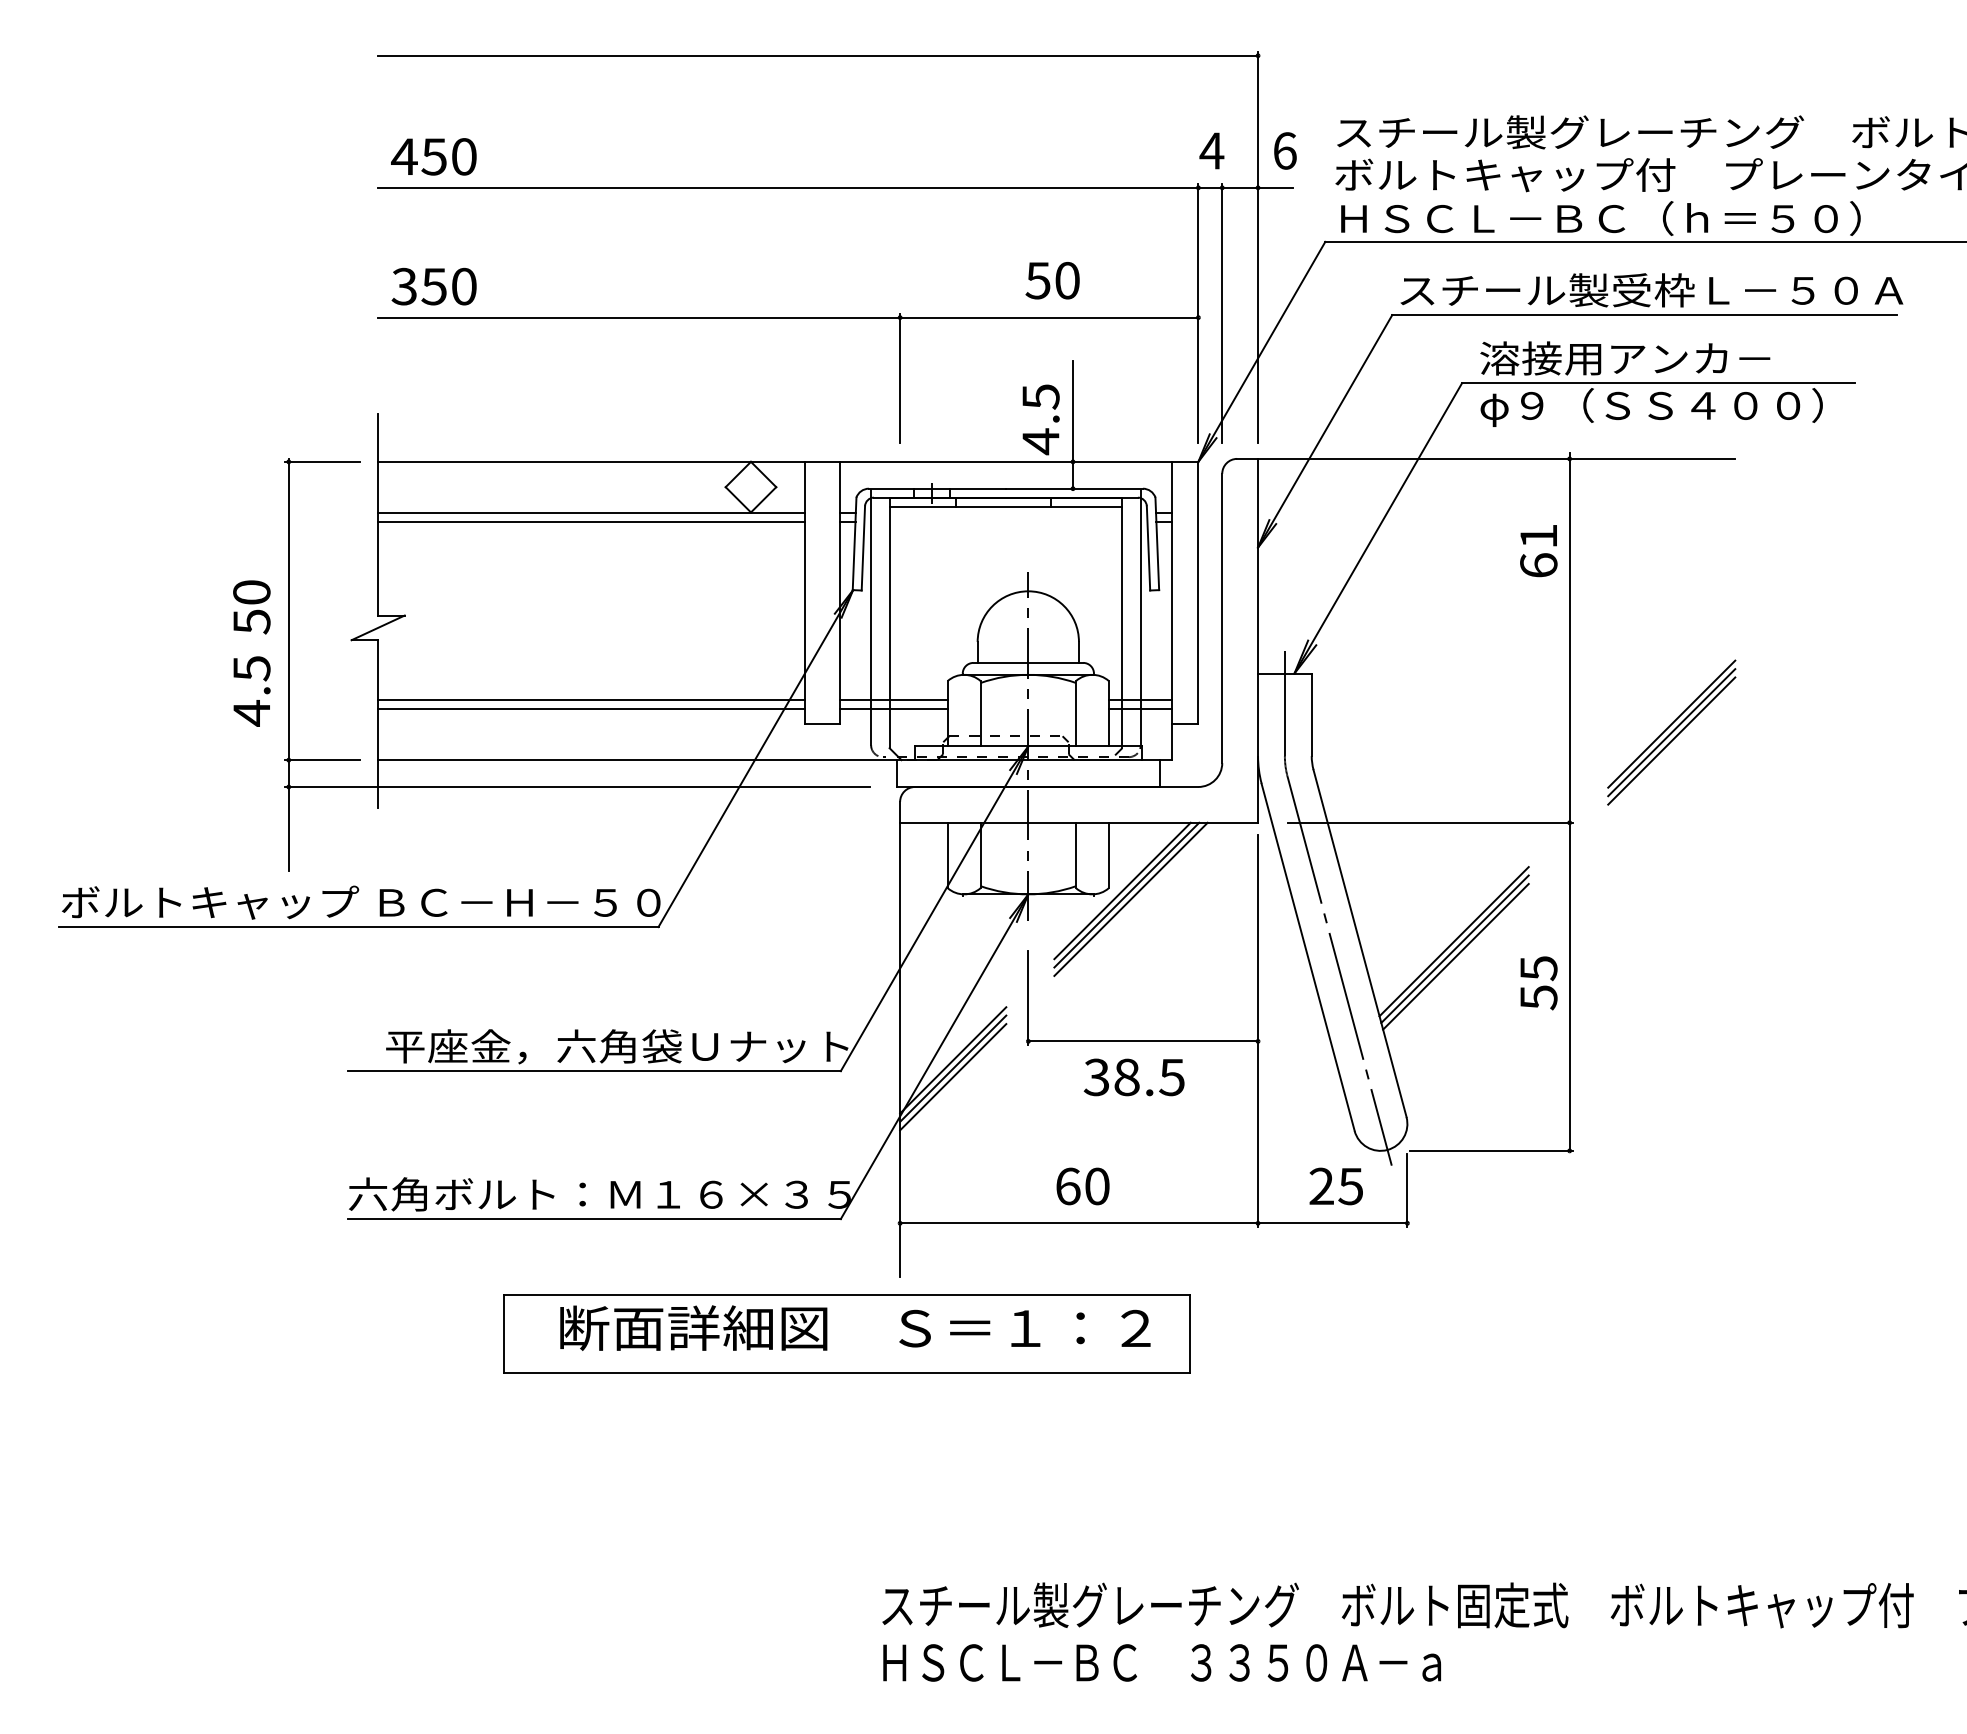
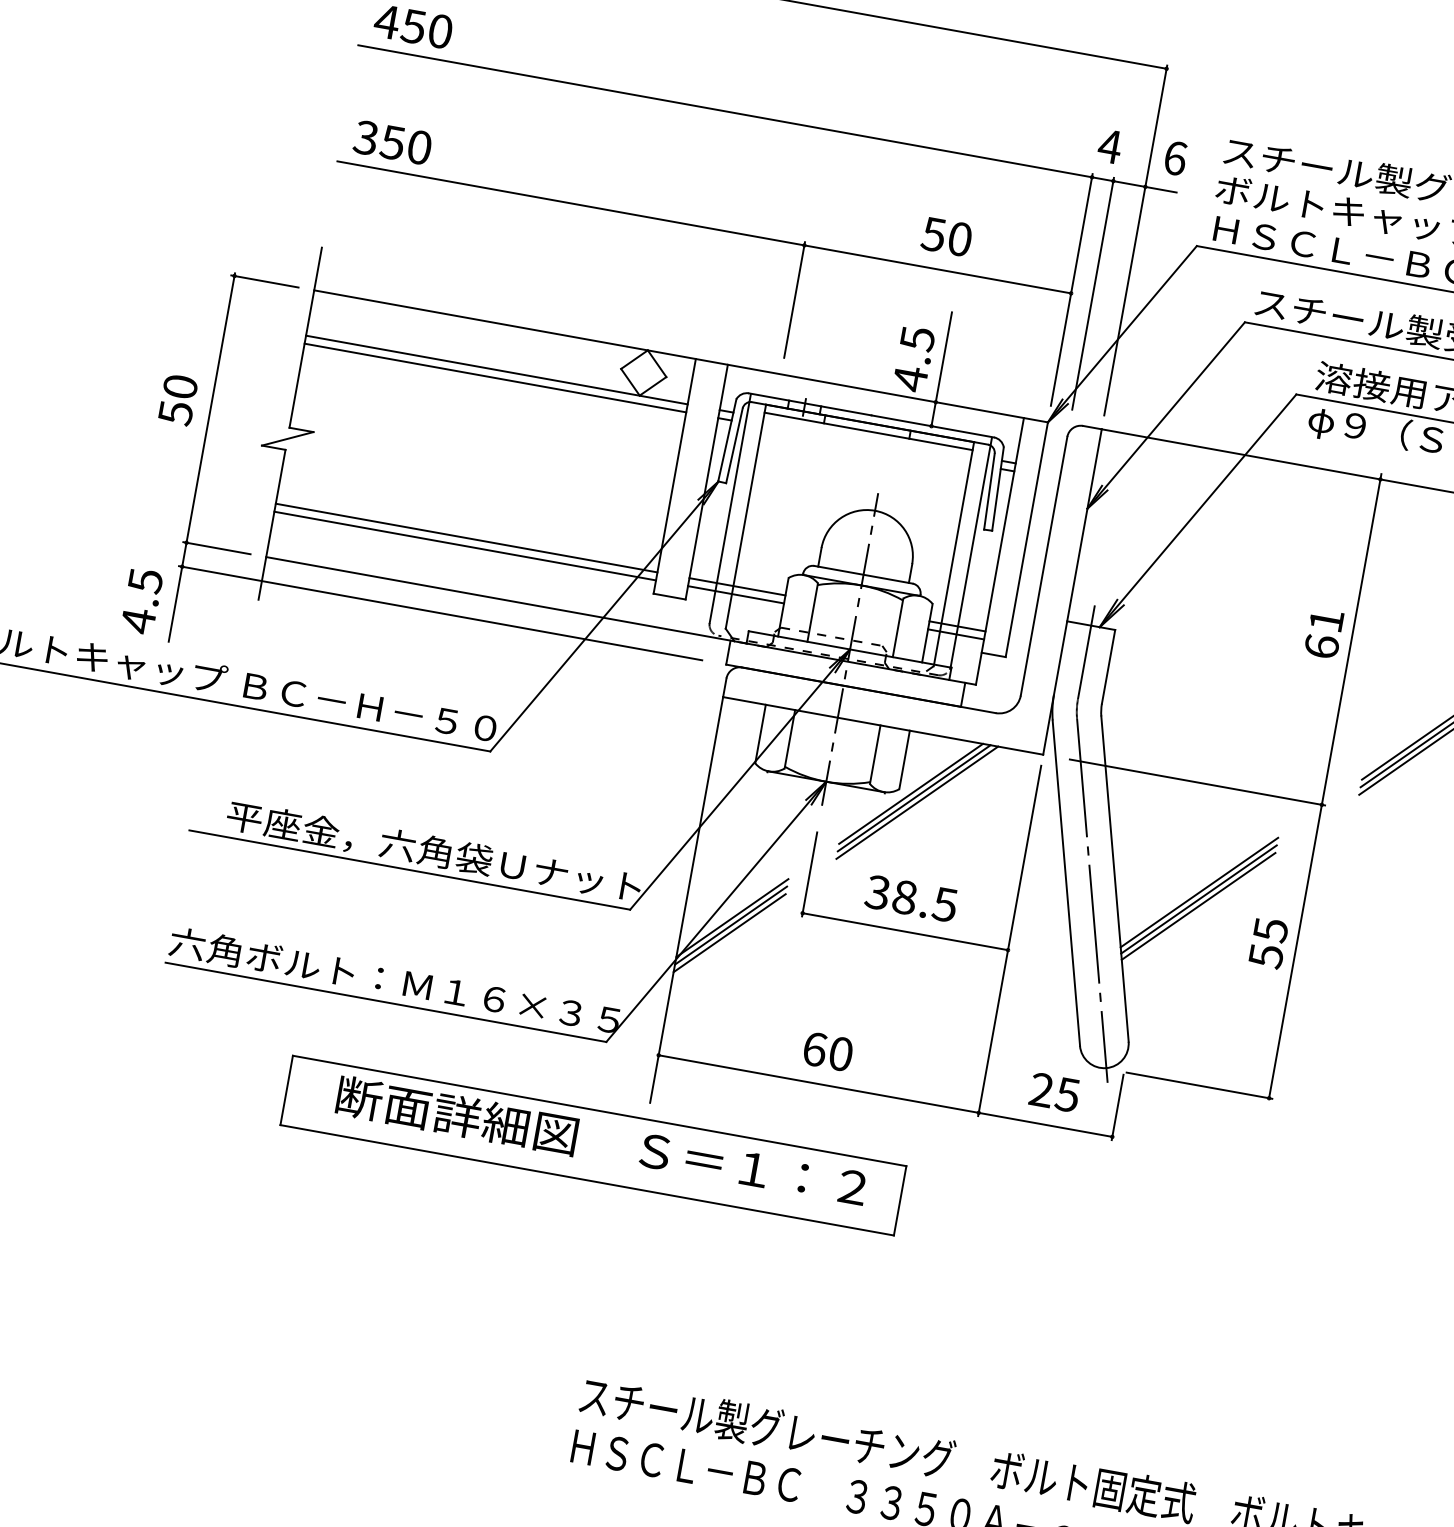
text: (1538, 551) -> (1323, 634), moved
text: (251, 691) -> (141, 601), moved
text: (1133, 1077) -> (910, 898), moved

